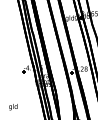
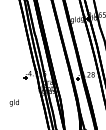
text: (13, 107) -> (14, 103), moved

